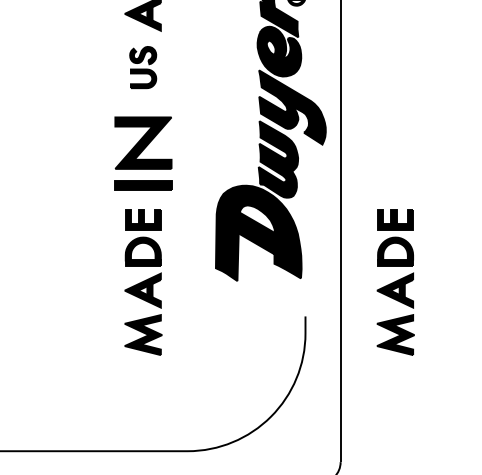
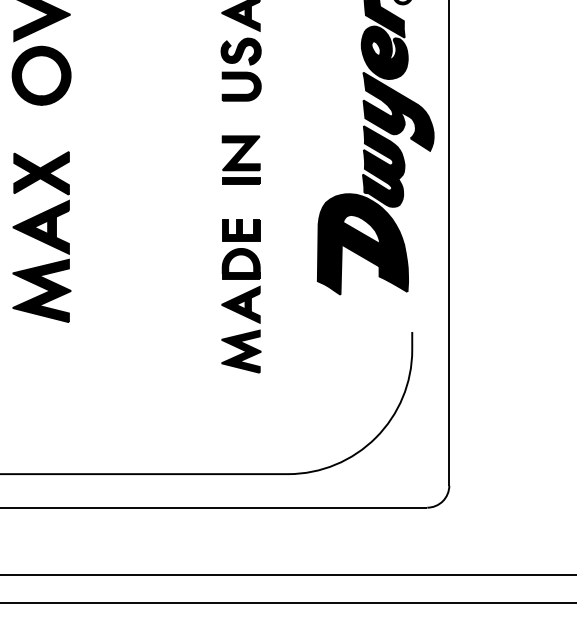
part: (142, 67) -> (240, 69), size x1.43
part: (142, 152) -> (240, 159), size x0.62
part: (395, 282) -> (507, 296), removed

